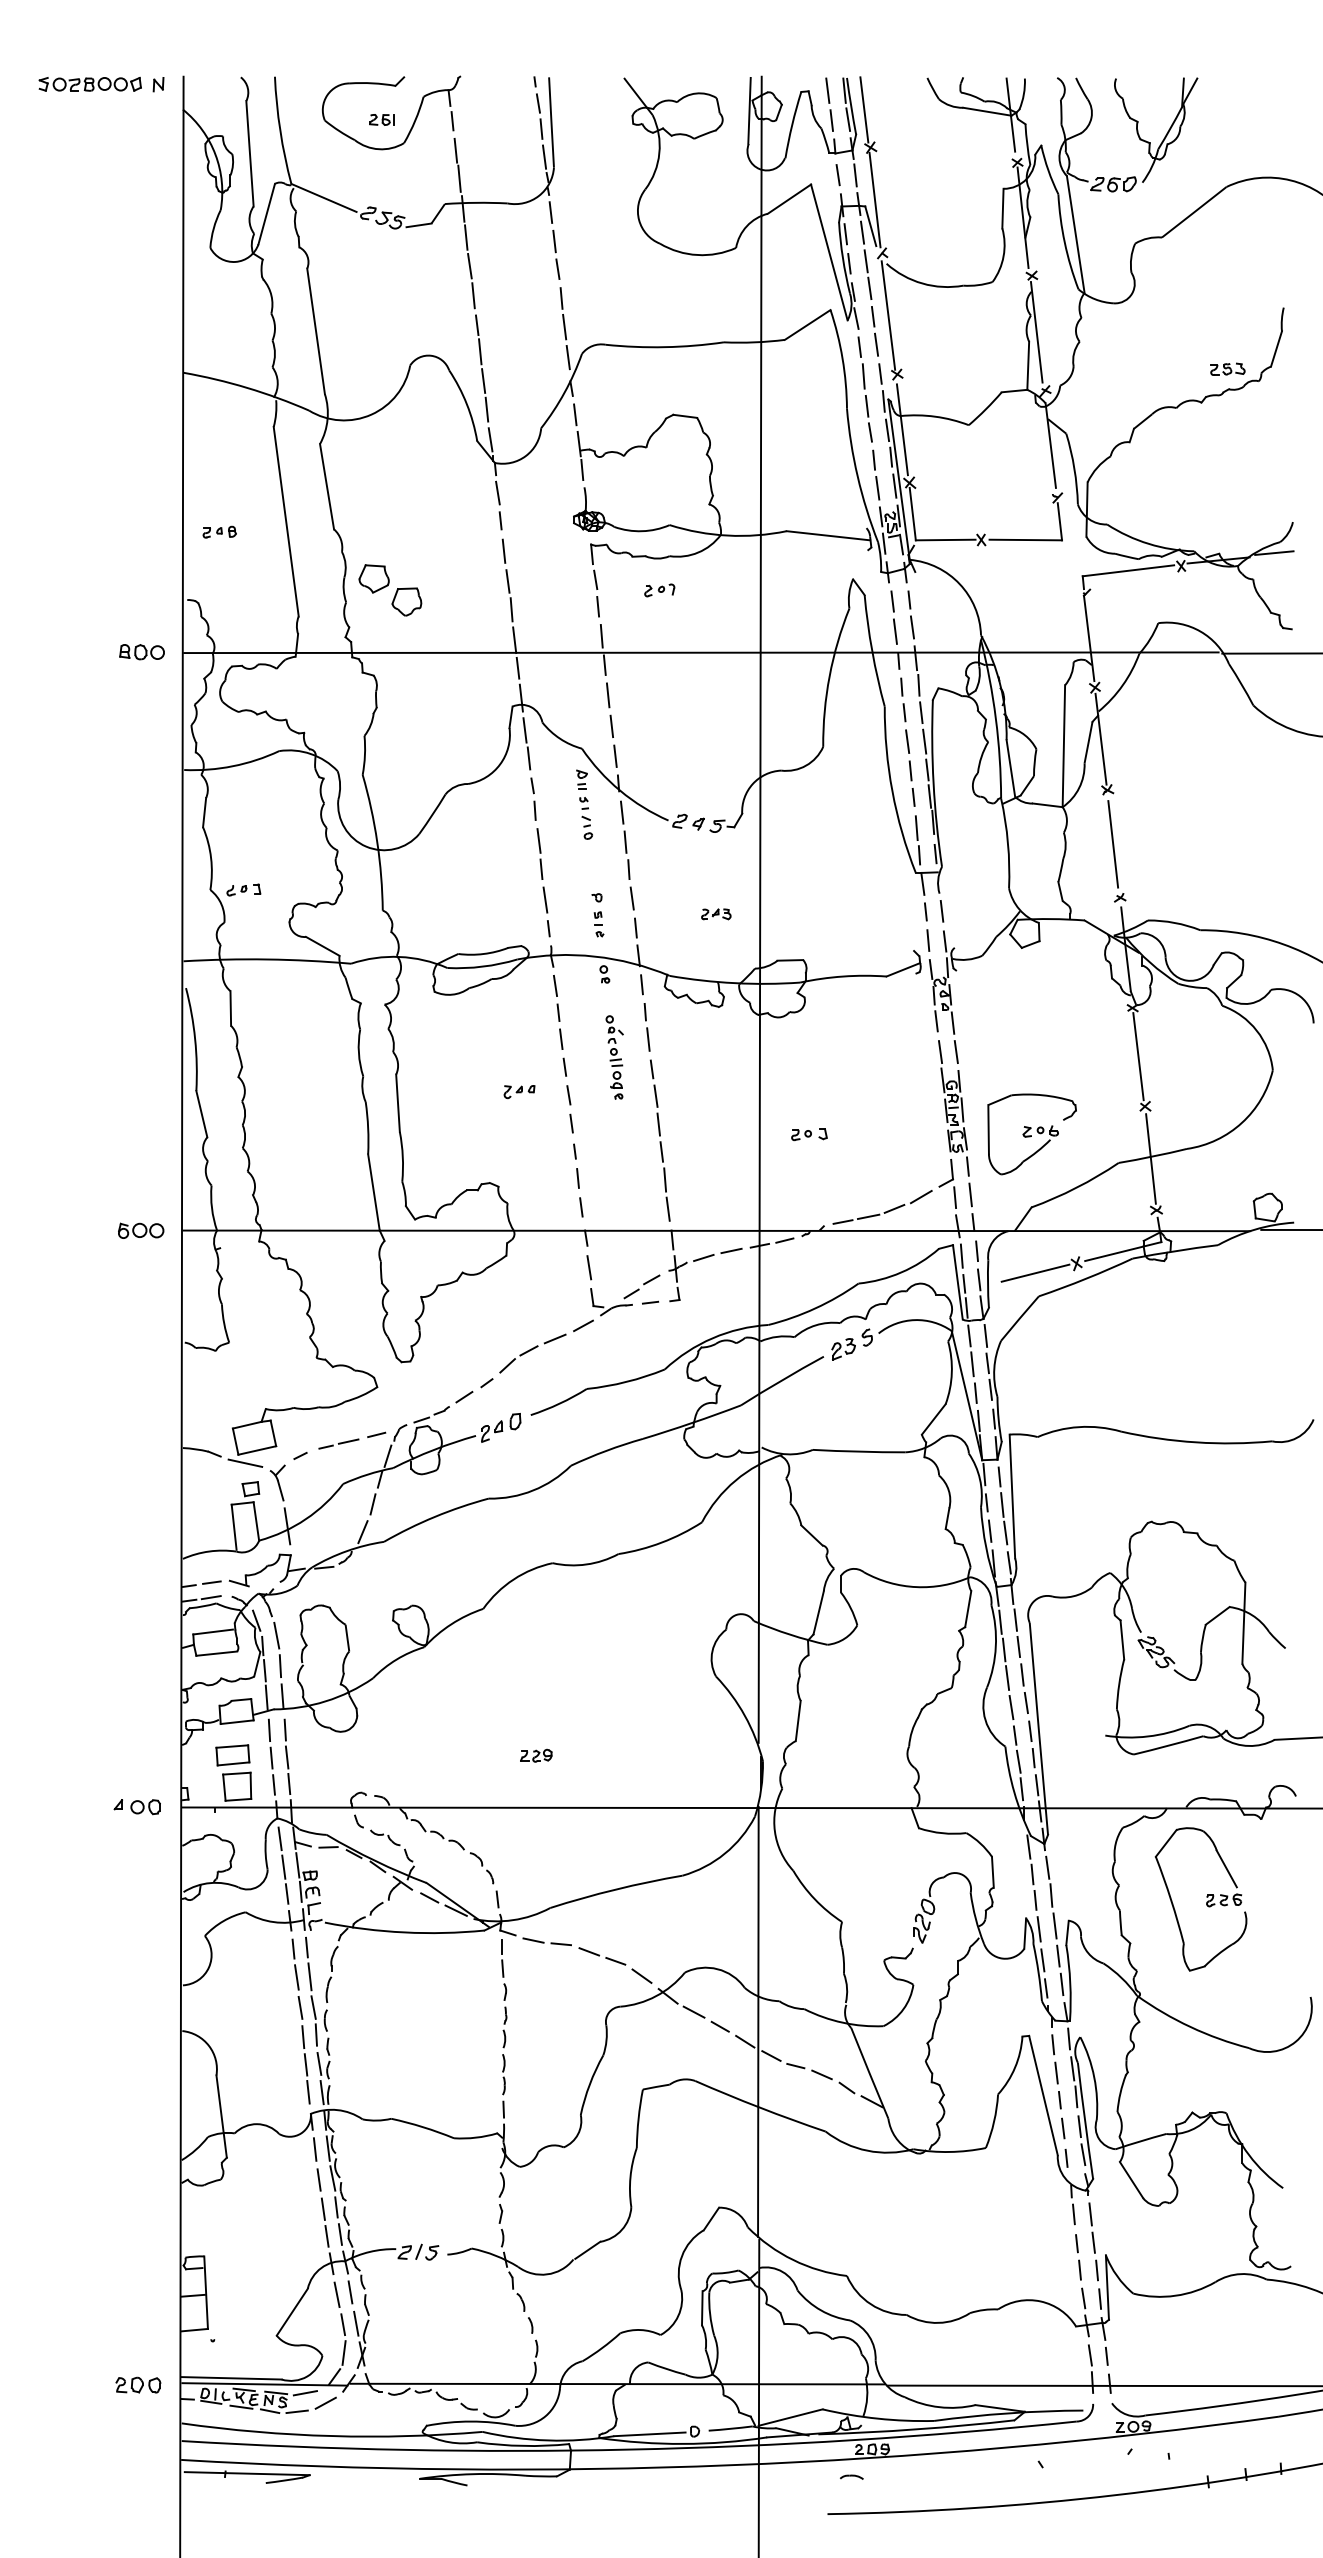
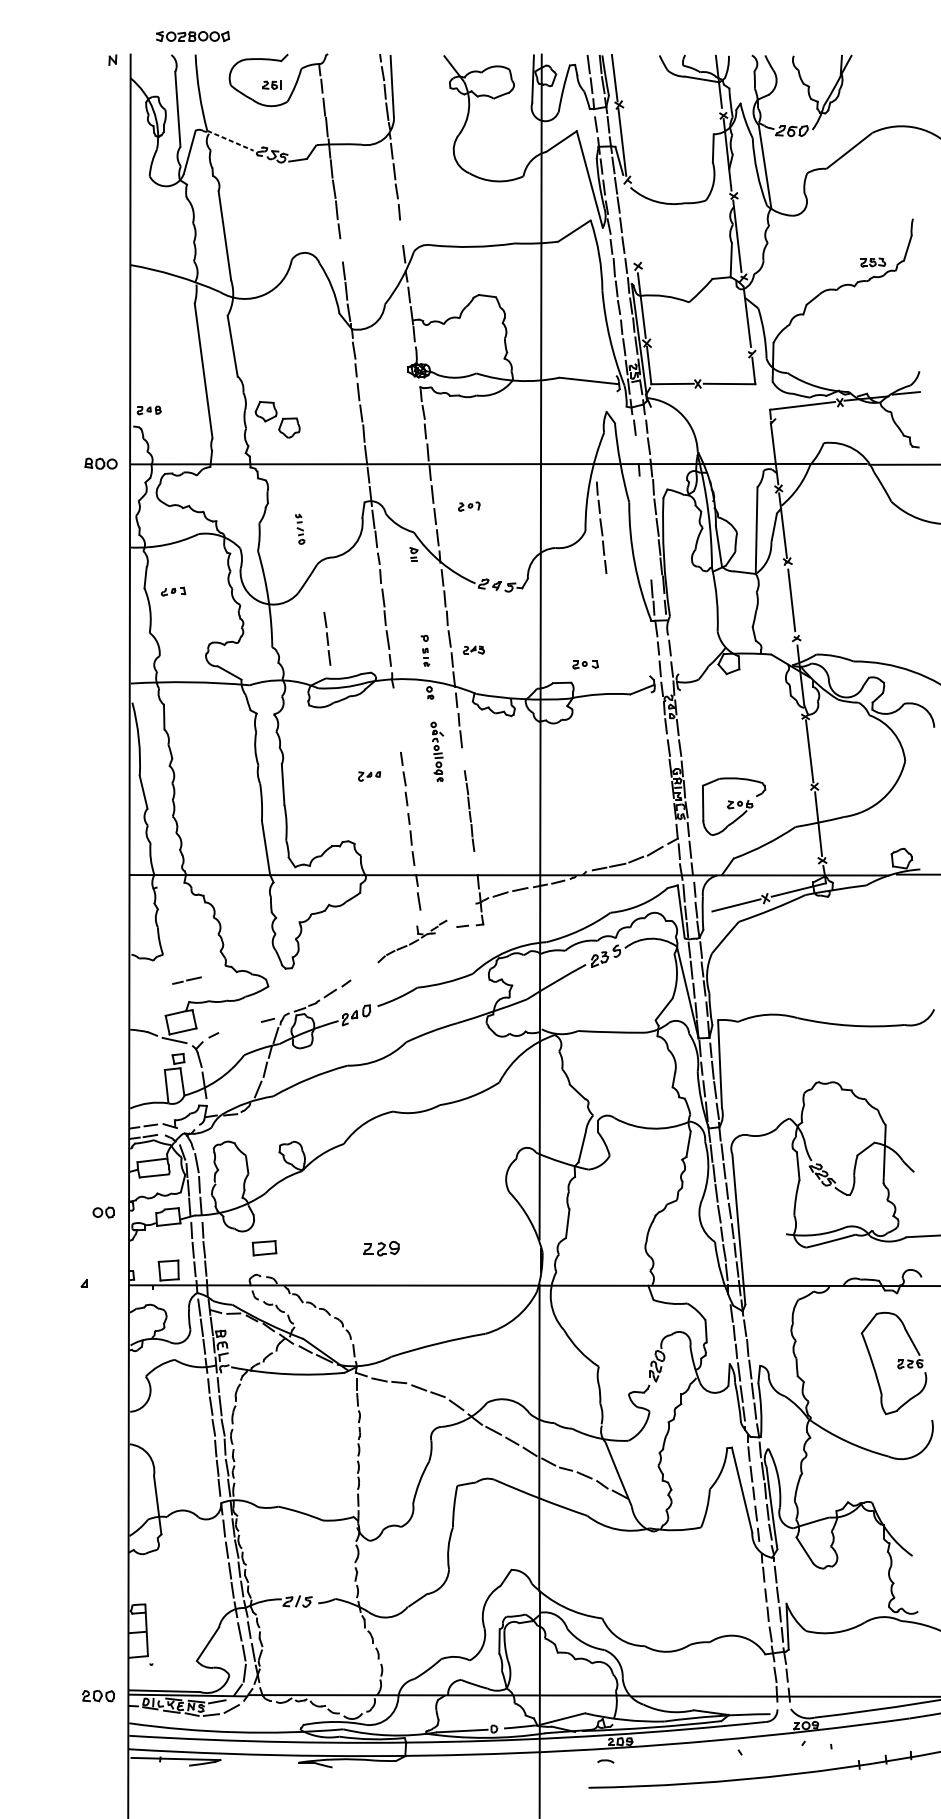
part: (89, 83) -> (192, 35), moved
line: (324, 198) -> (230, 141), solid -> dashed
line: (888, 315) -> (631, 224), removed
line: (564, 326) -> (401, 232), removed
line: (480, 351) -> (341, 249), removed
part: (219, 531) -> (149, 409), moved
part: (659, 590) -> (469, 506), moved
line: (894, 631) -> (636, 449), removed
part: (907, 741) -> (601, 527), moved
part: (585, 818) -> (299, 529), moved
part: (243, 889) -> (173, 591), moved
part: (716, 914) -> (474, 650), moved
part: (558, 1012) -> (327, 638), moved
part: (809, 1134) -> (585, 664), moved
part: (659, 1140) -> (469, 811), size x0.7
part: (141, 1230) -> (100, 875), removed
part: (579, 1323) -> (412, 941), size x0.6
line: (338, 1443) -> (186, 980), moved
part: (232, 1755) -> (264, 1248), moved
part: (536, 1755) -> (381, 1248), size x1.6
part: (145, 1807) -> (103, 1212), moved
part: (1206, 1897) -> (897, 1362), moved

